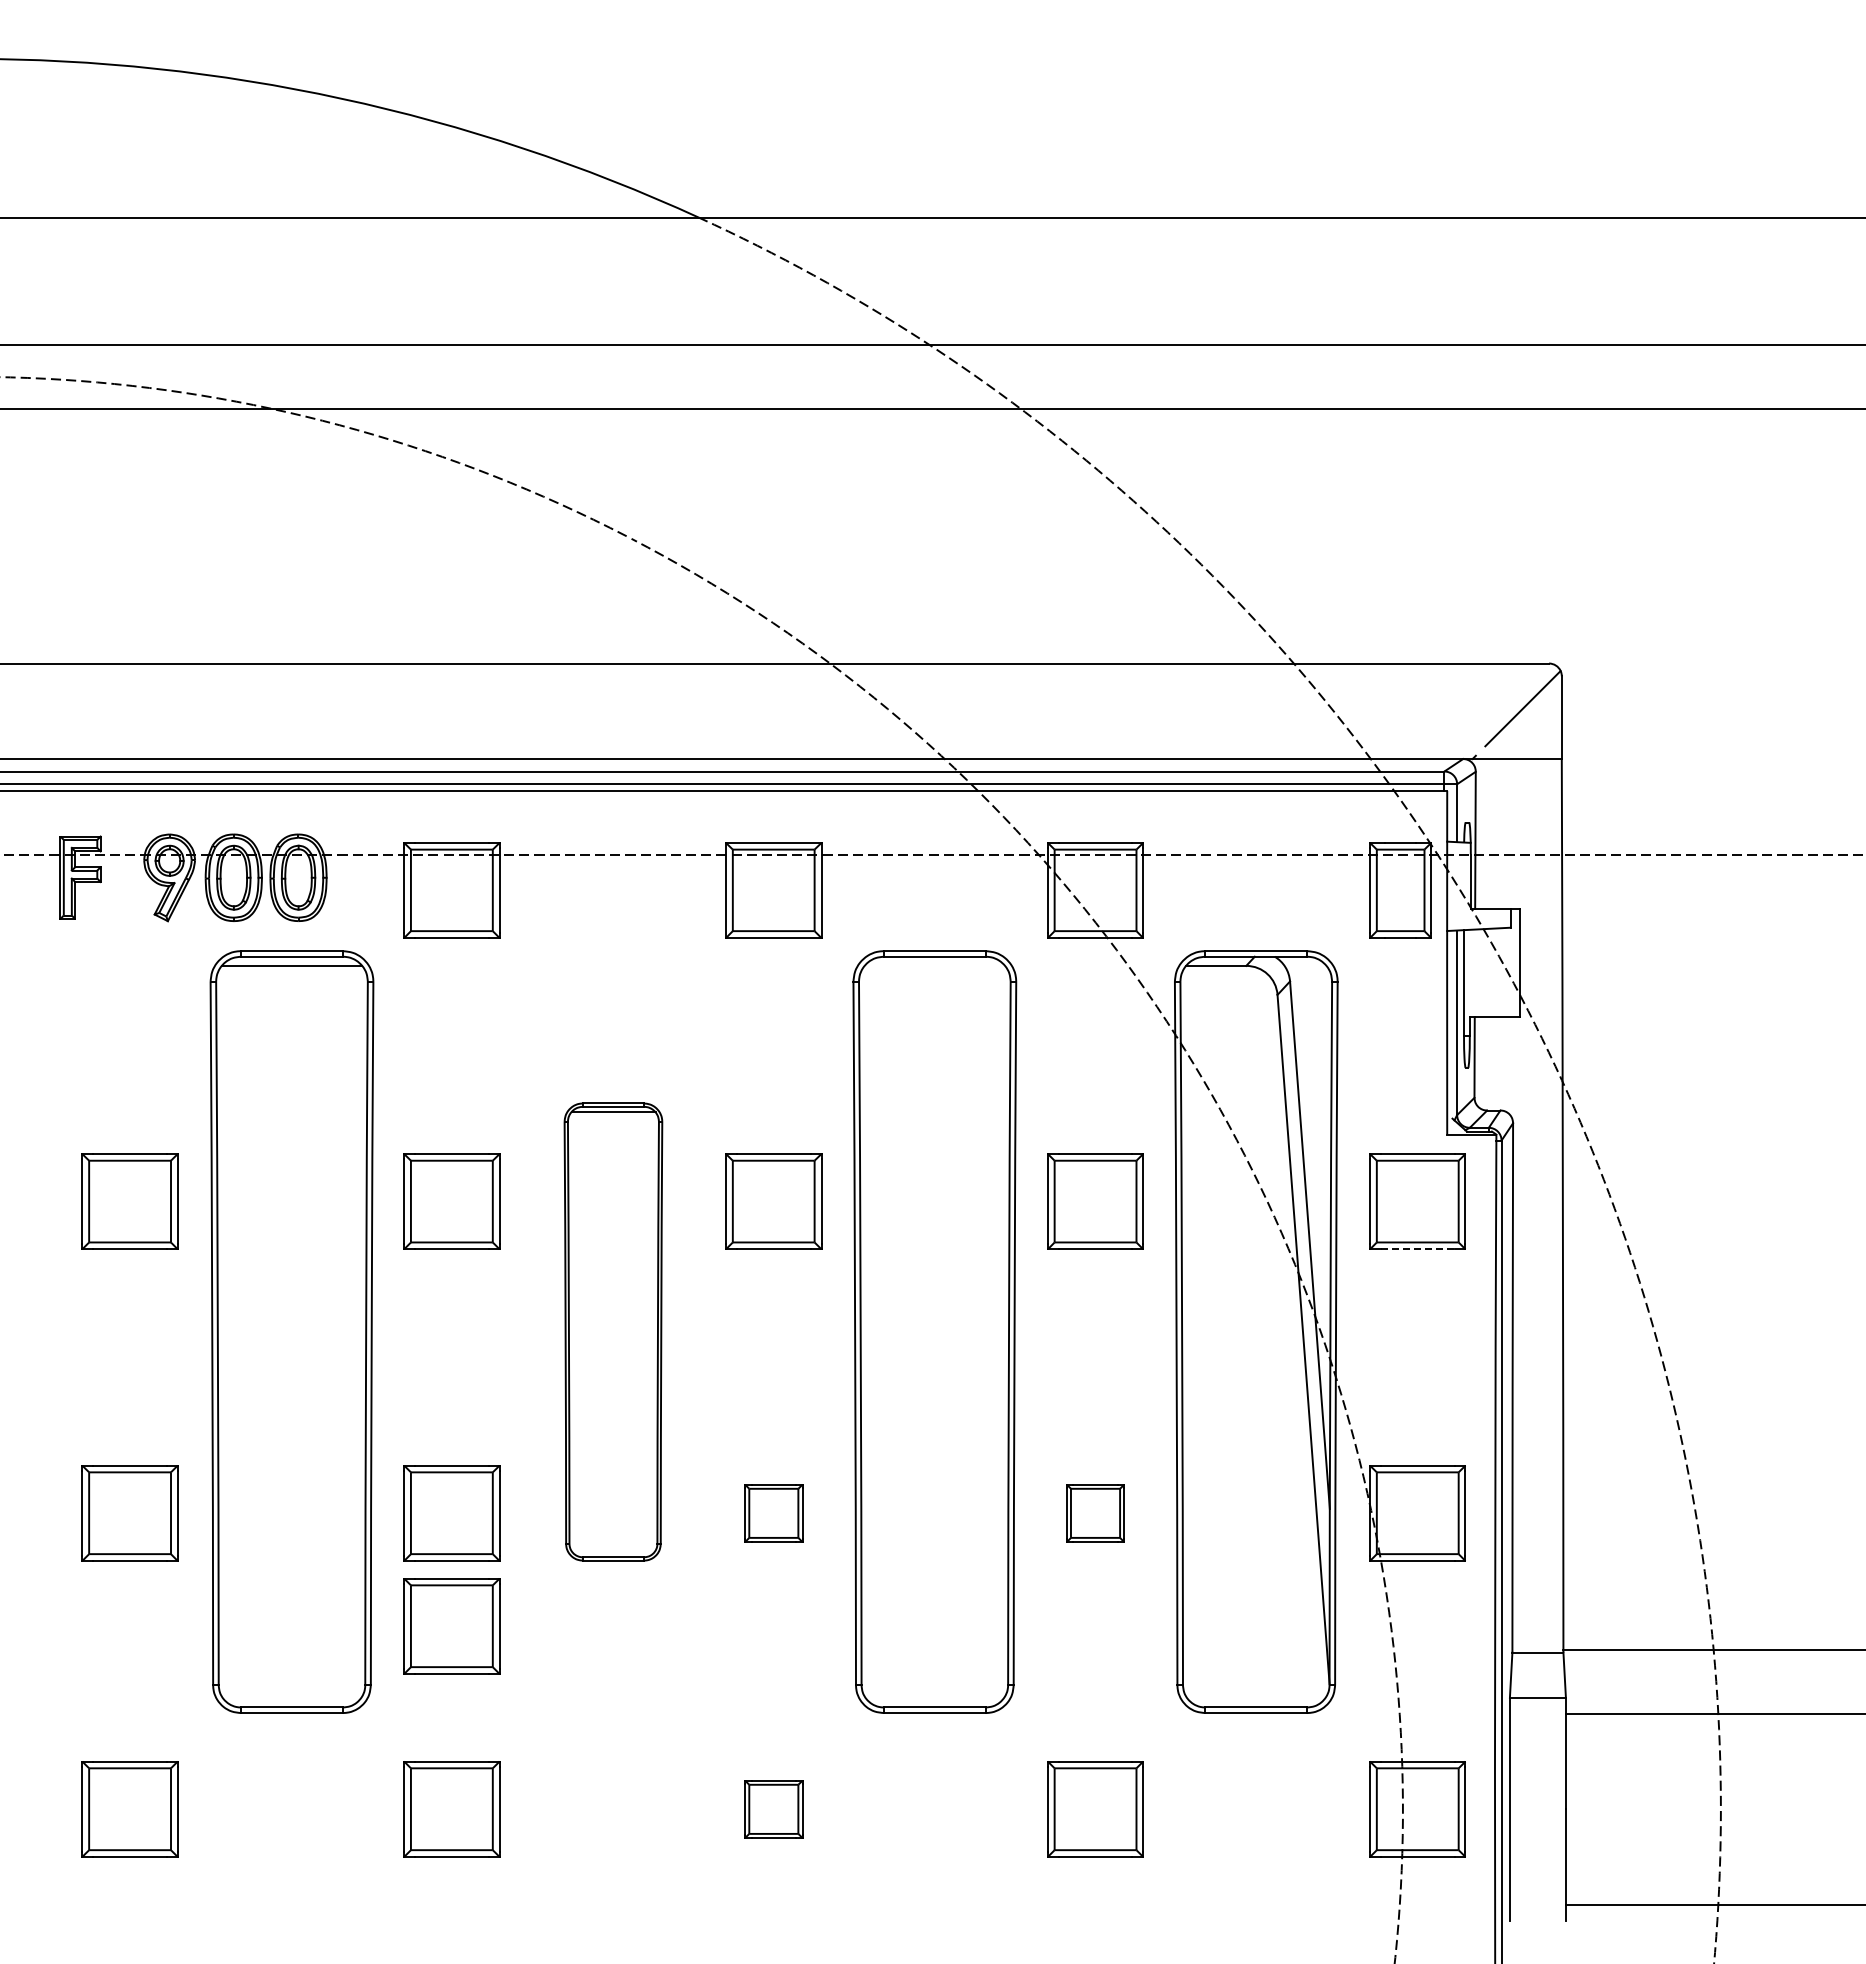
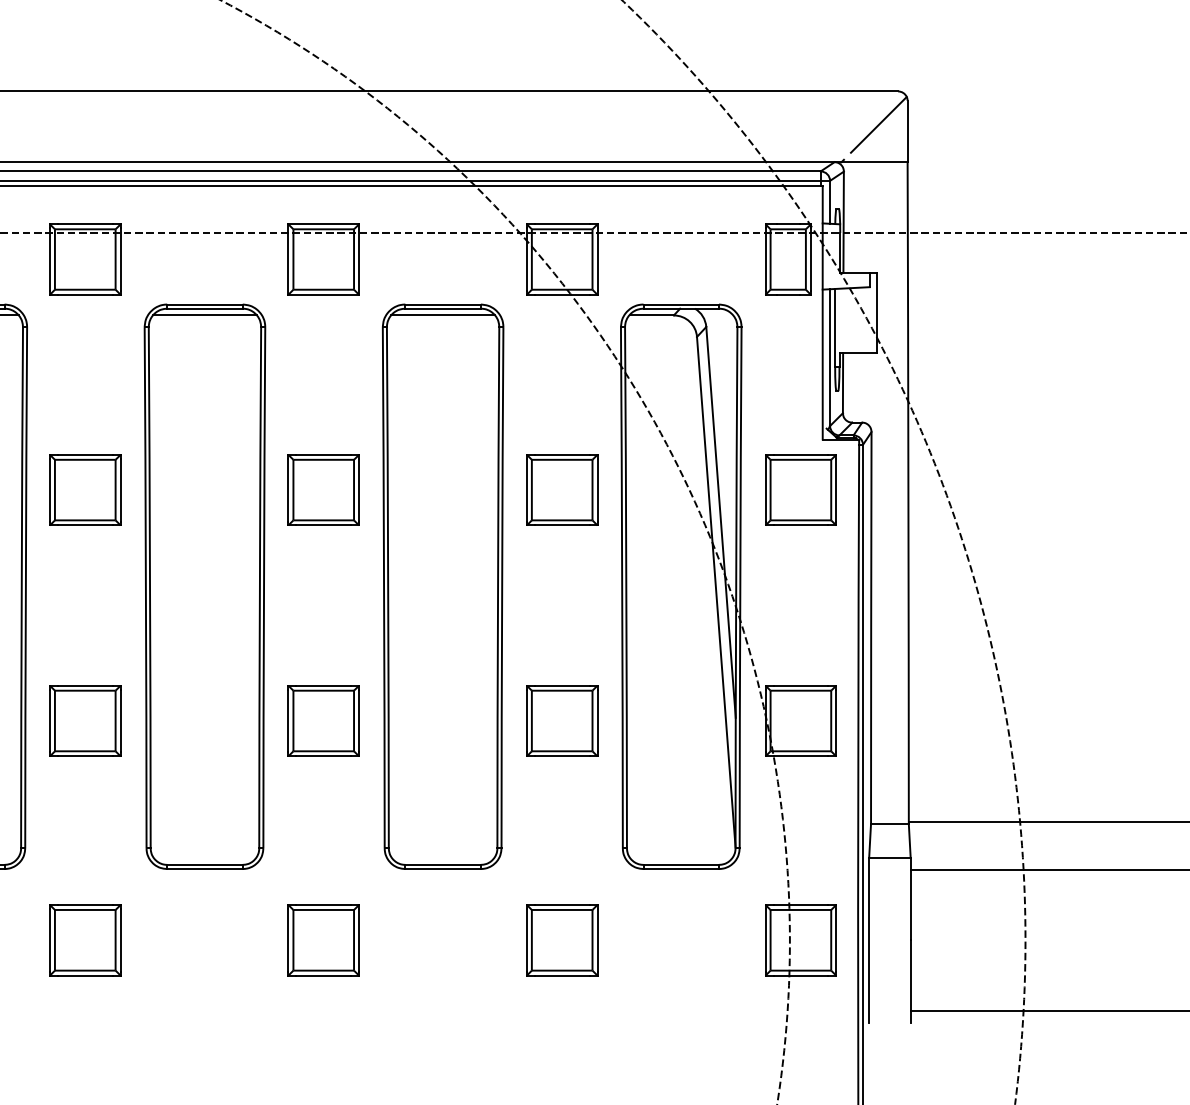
line: (935, 965) -> (443, 315), added
line: (1417, 1249) -> (800, 525), dashed -> solid
part: (613, 1331) -> (205, 586), size x1.67
part: (773, 1513) -> (323, 721), size x1.67
part: (1095, 1513) -> (562, 721), size x1.67
part: (451, 1626) -> (85, 804), removed
part: (773, 1809) -> (323, 940), size x1.67

